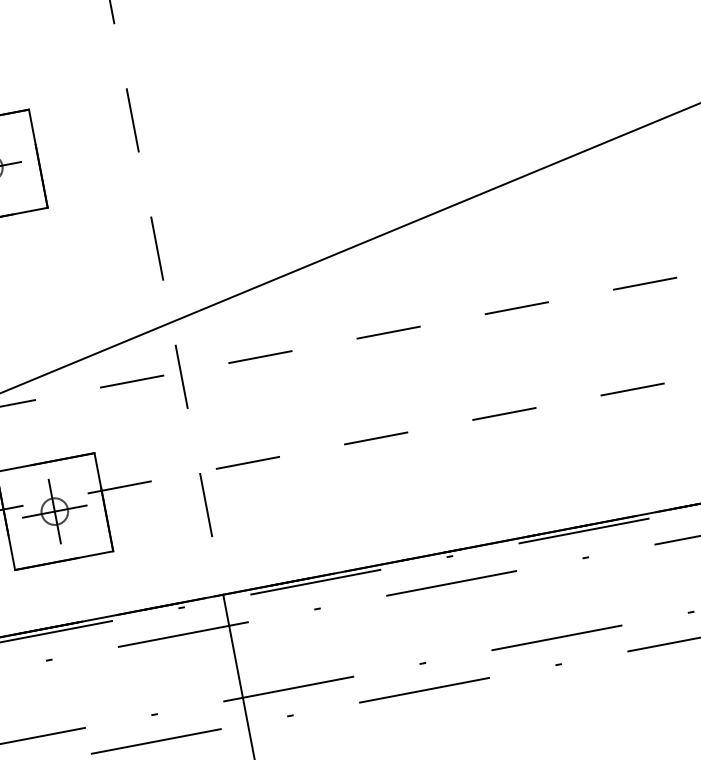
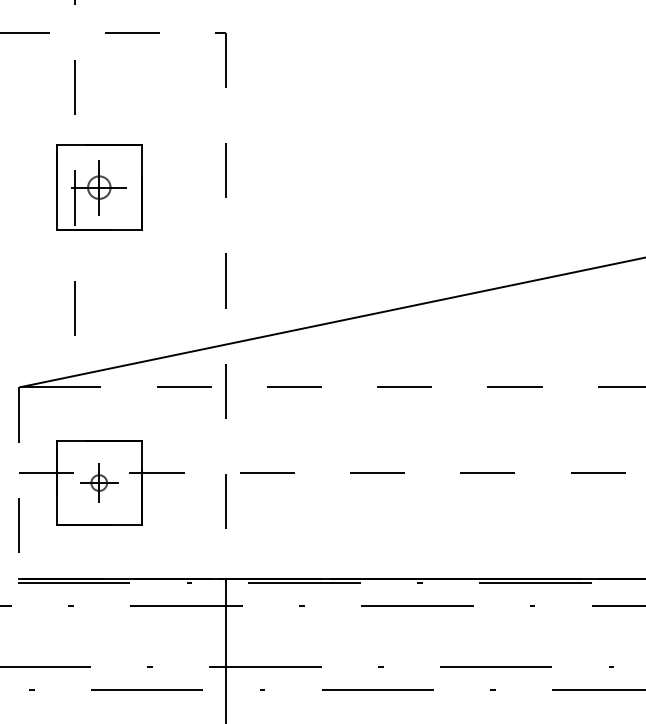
part: (53, 511) -> (98, 482), size x0.7

